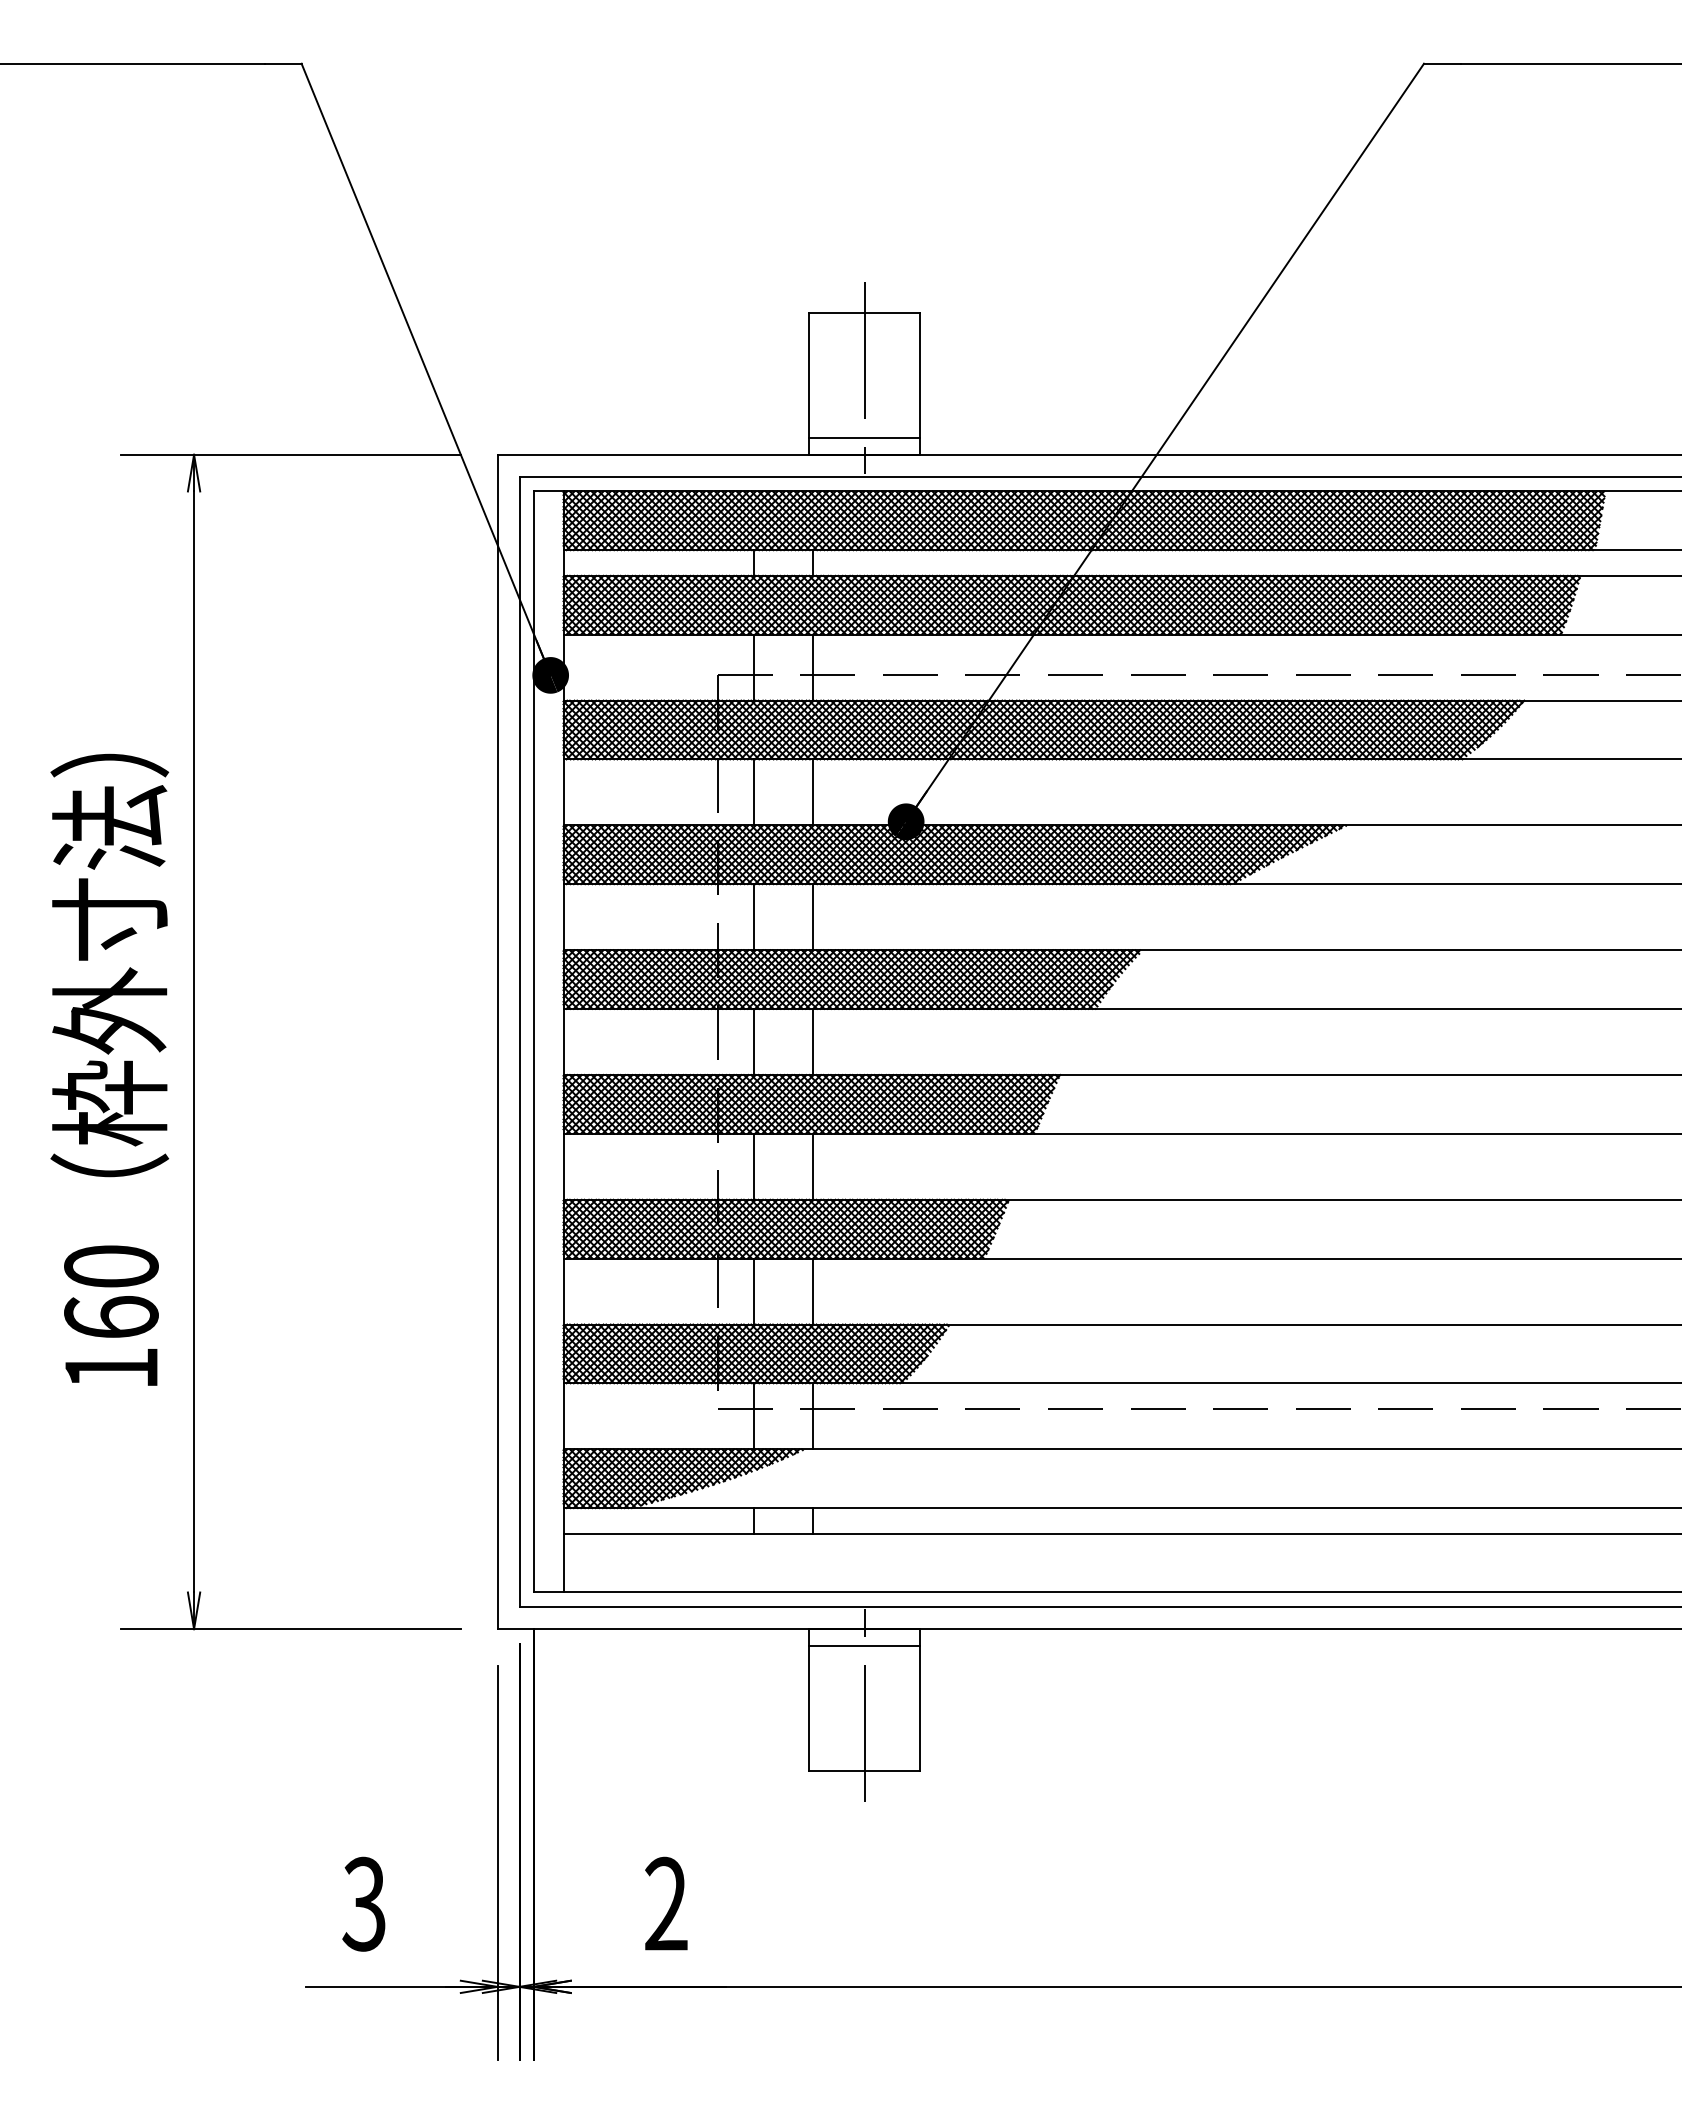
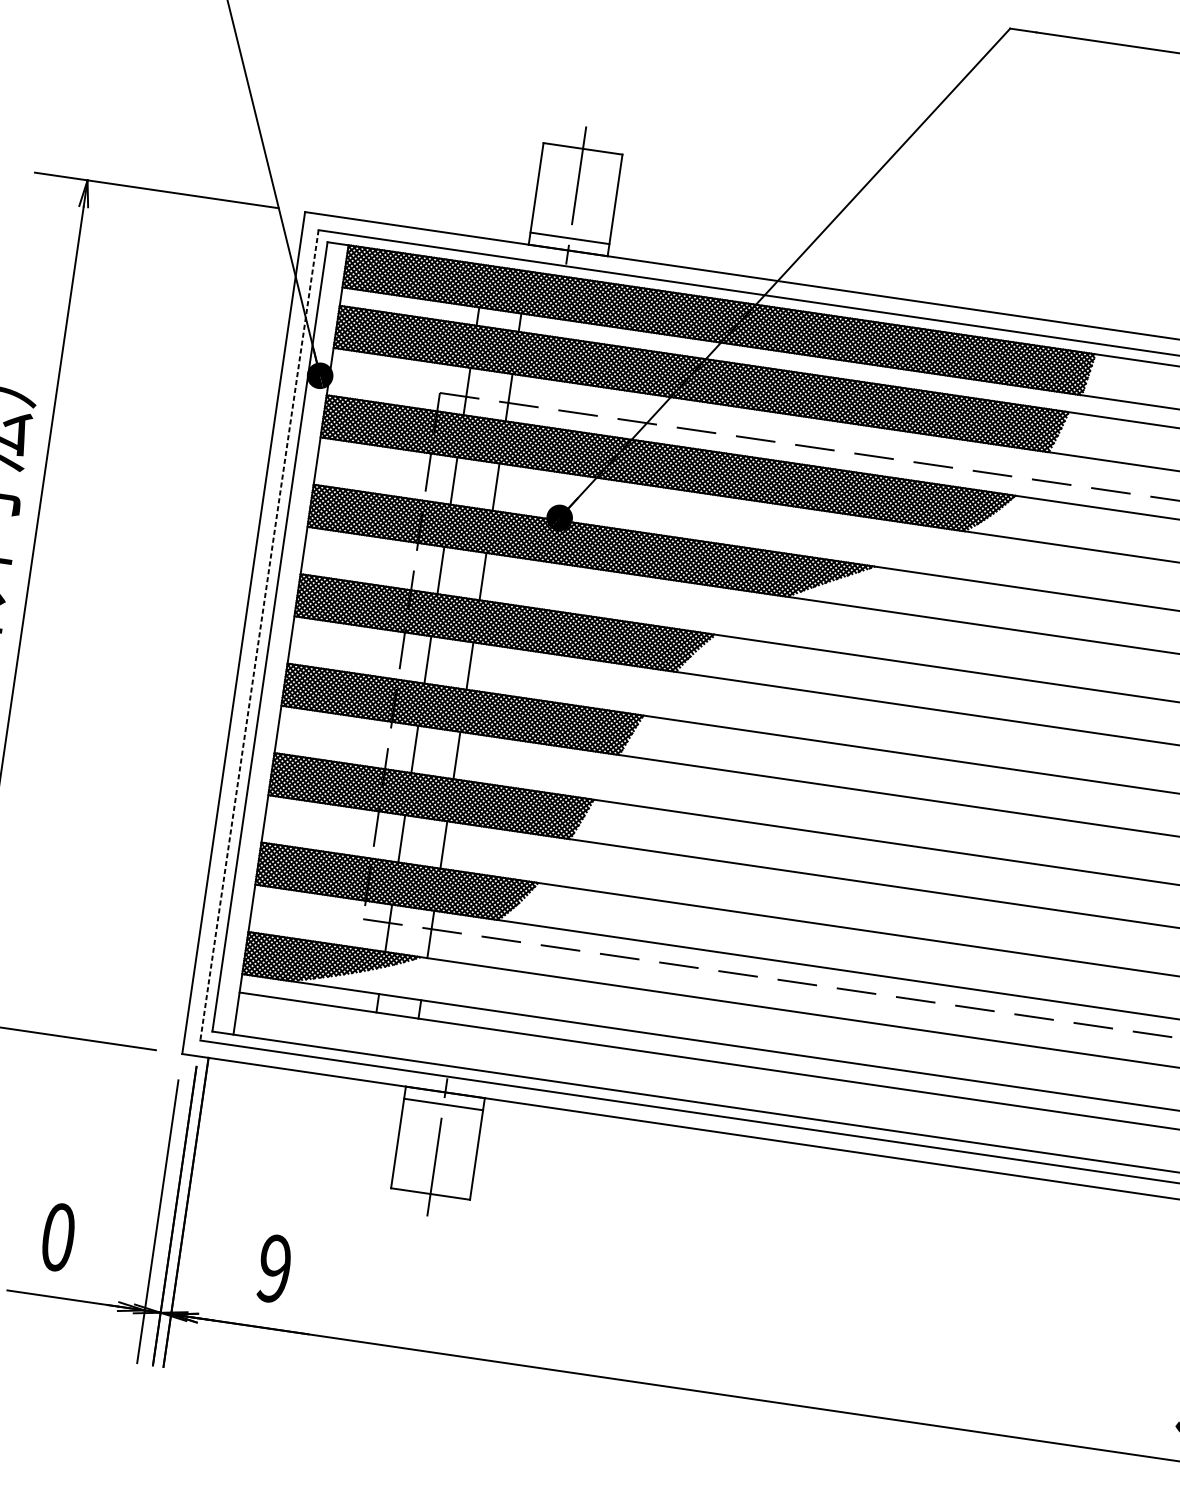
line: (519, 1042) -> (259, 635), solid -> dashed
text: (363, 1903) -> (57, 1236), 3 -> 0
text: (666, 1904) -> (274, 1269), 2 -> 9

